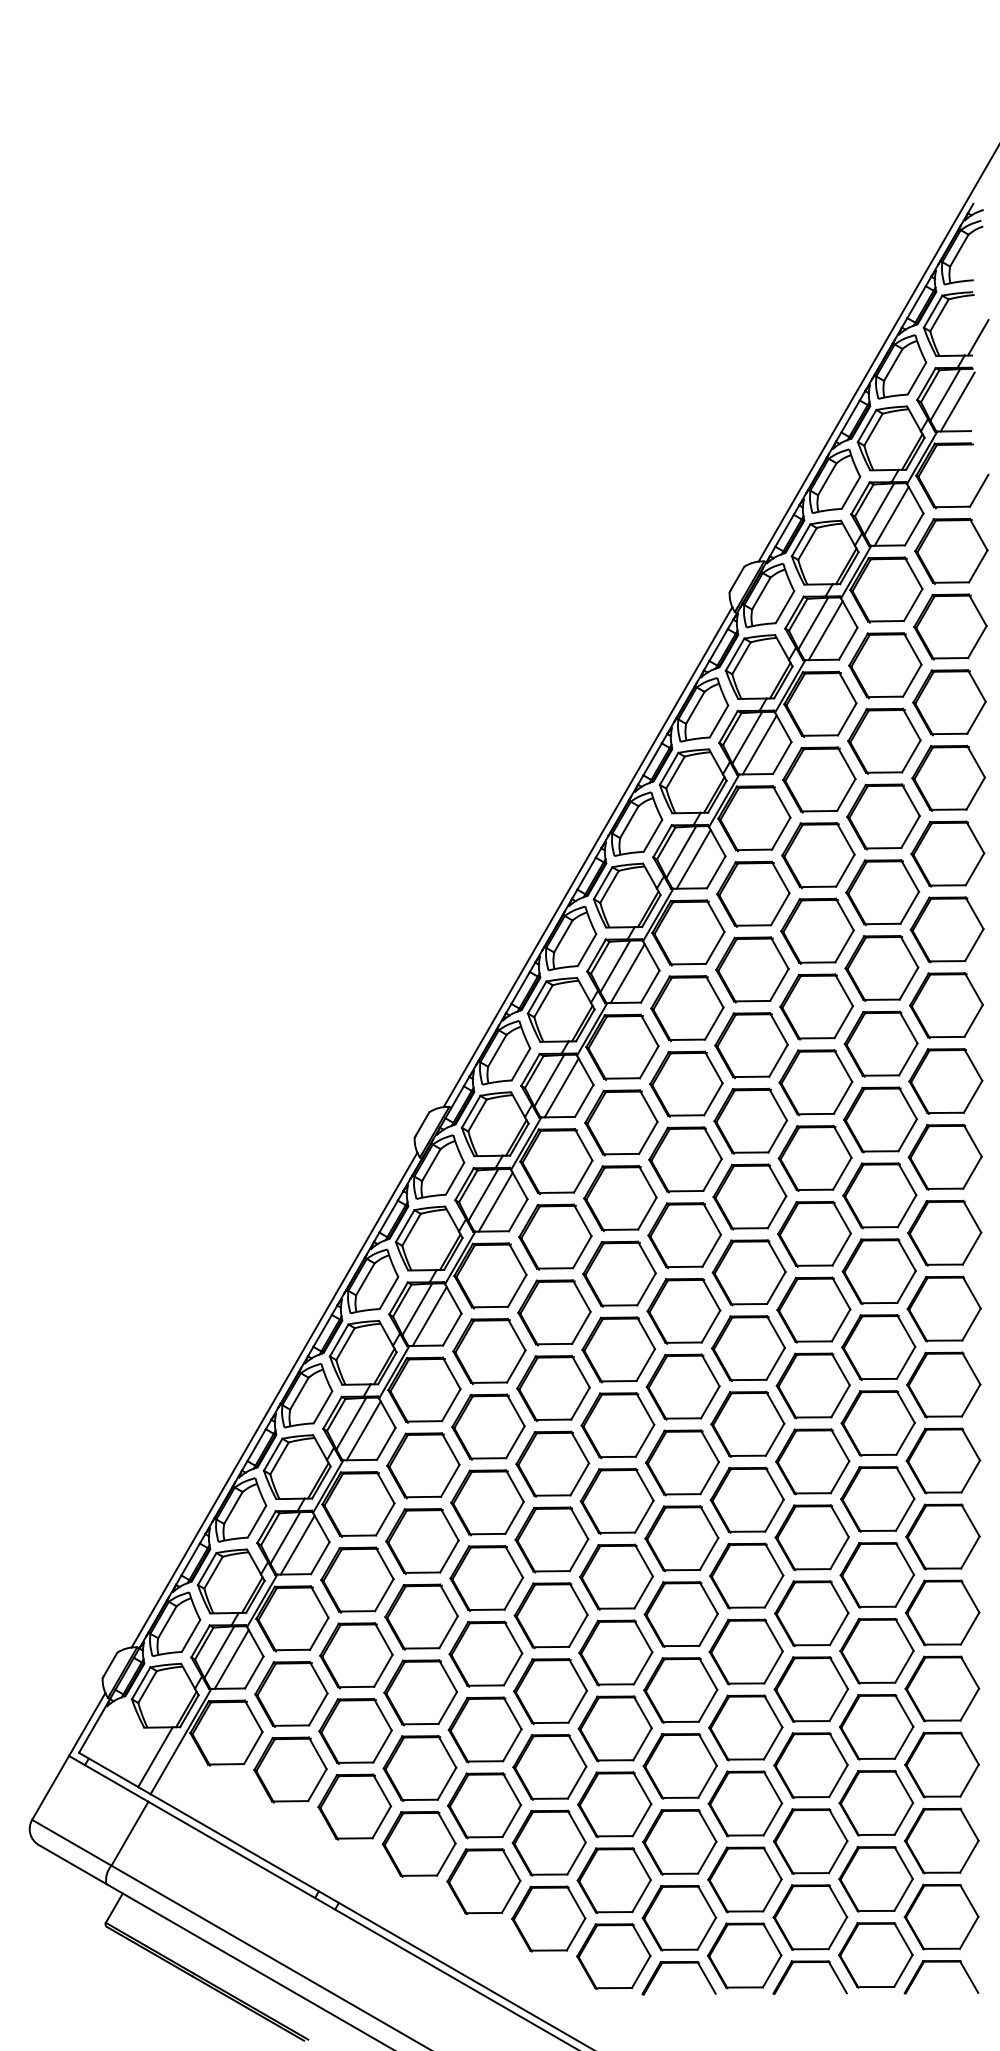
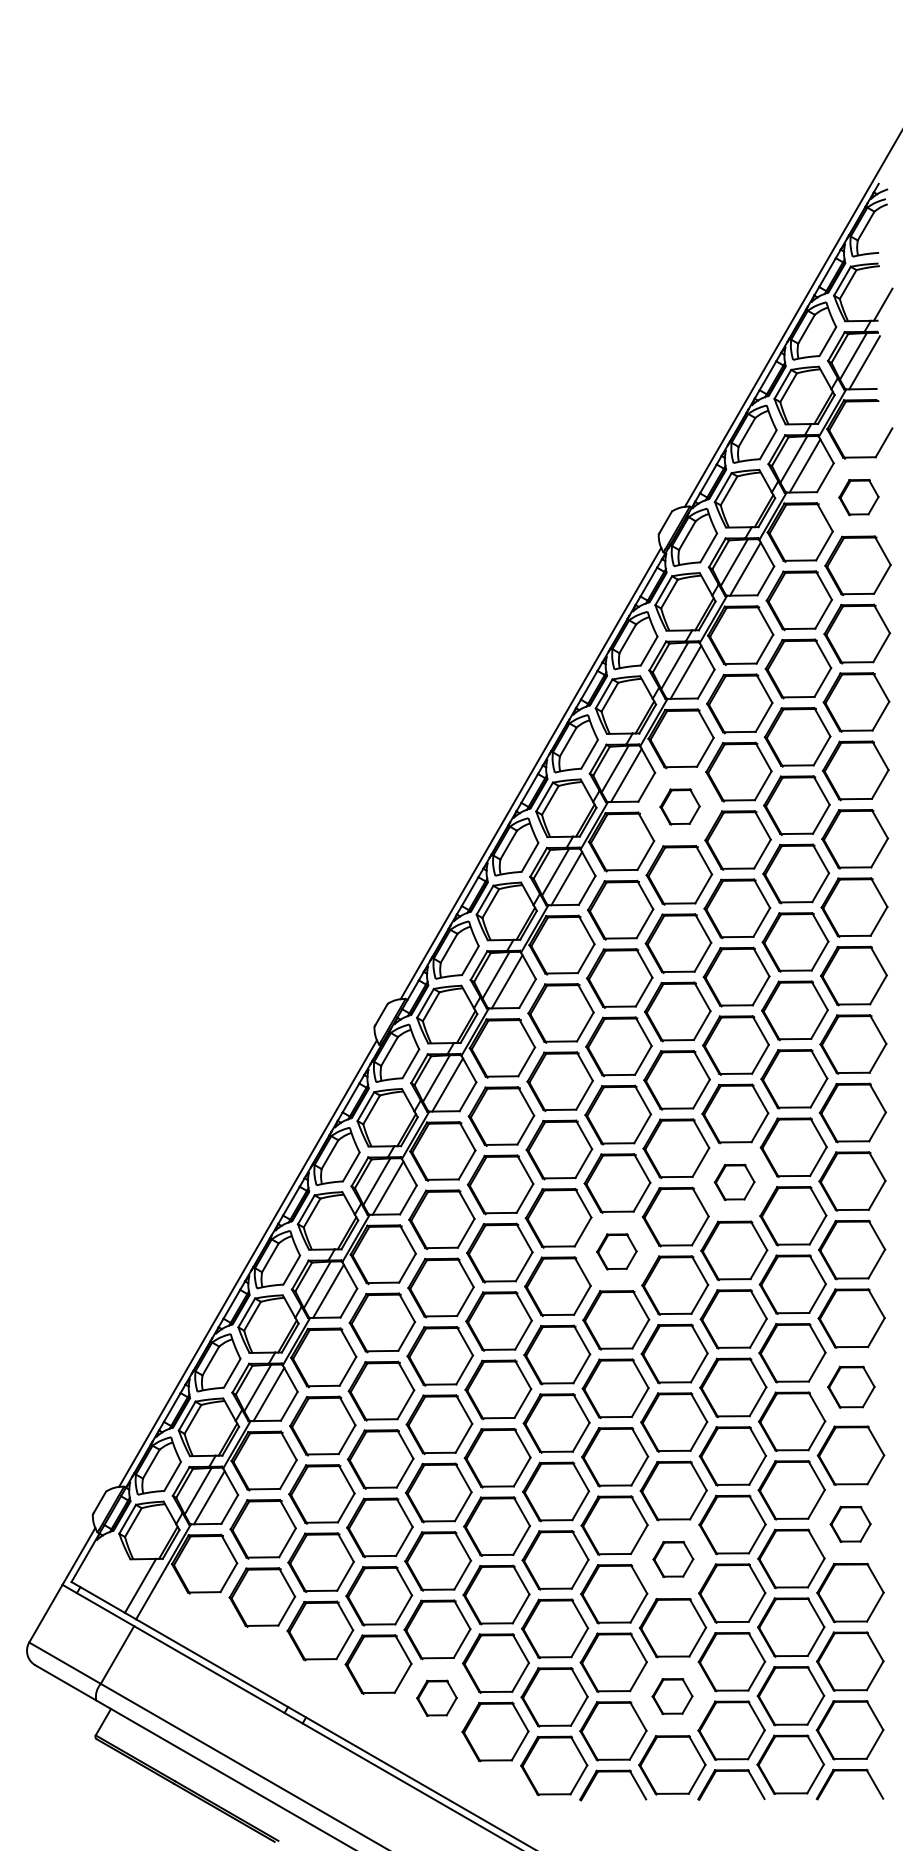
part: (950, 551) -> (858, 497), size x0.6
part: (752, 893) -> (679, 806), size x0.6
part: (813, 1310) -> (734, 1182), size x0.6
part: (682, 1386) -> (616, 1251), size x0.6
part: (943, 1537) -> (851, 1387), size x0.7
part: (942, 1689) -> (850, 1524), size x0.6
part: (745, 1727) -> (673, 1559), size x0.6
part: (744, 1879) -> (672, 1696), size x0.6
part: (483, 1881) -> (436, 1698), size x0.6

